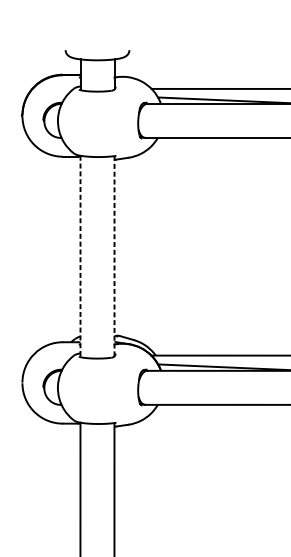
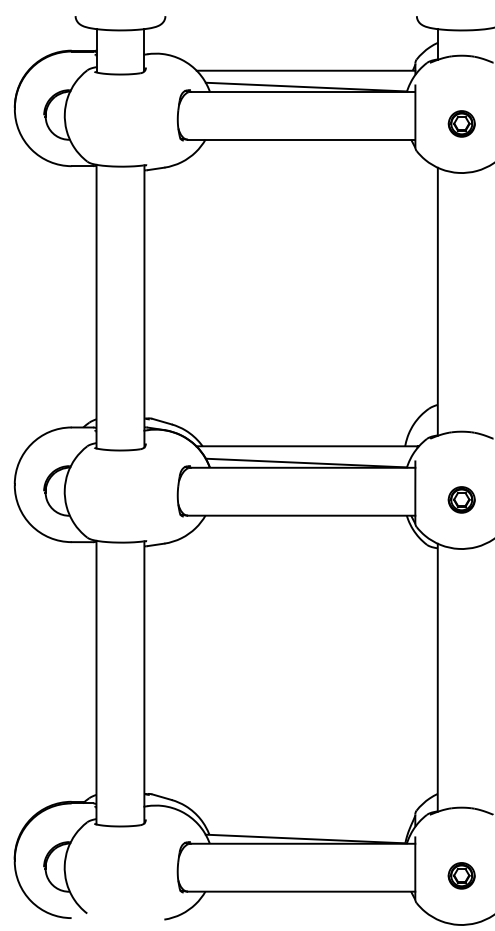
line: (80, 256) -> (96, 306), dashed -> solid
line: (114, 256) -> (144, 306), dashed -> solid

